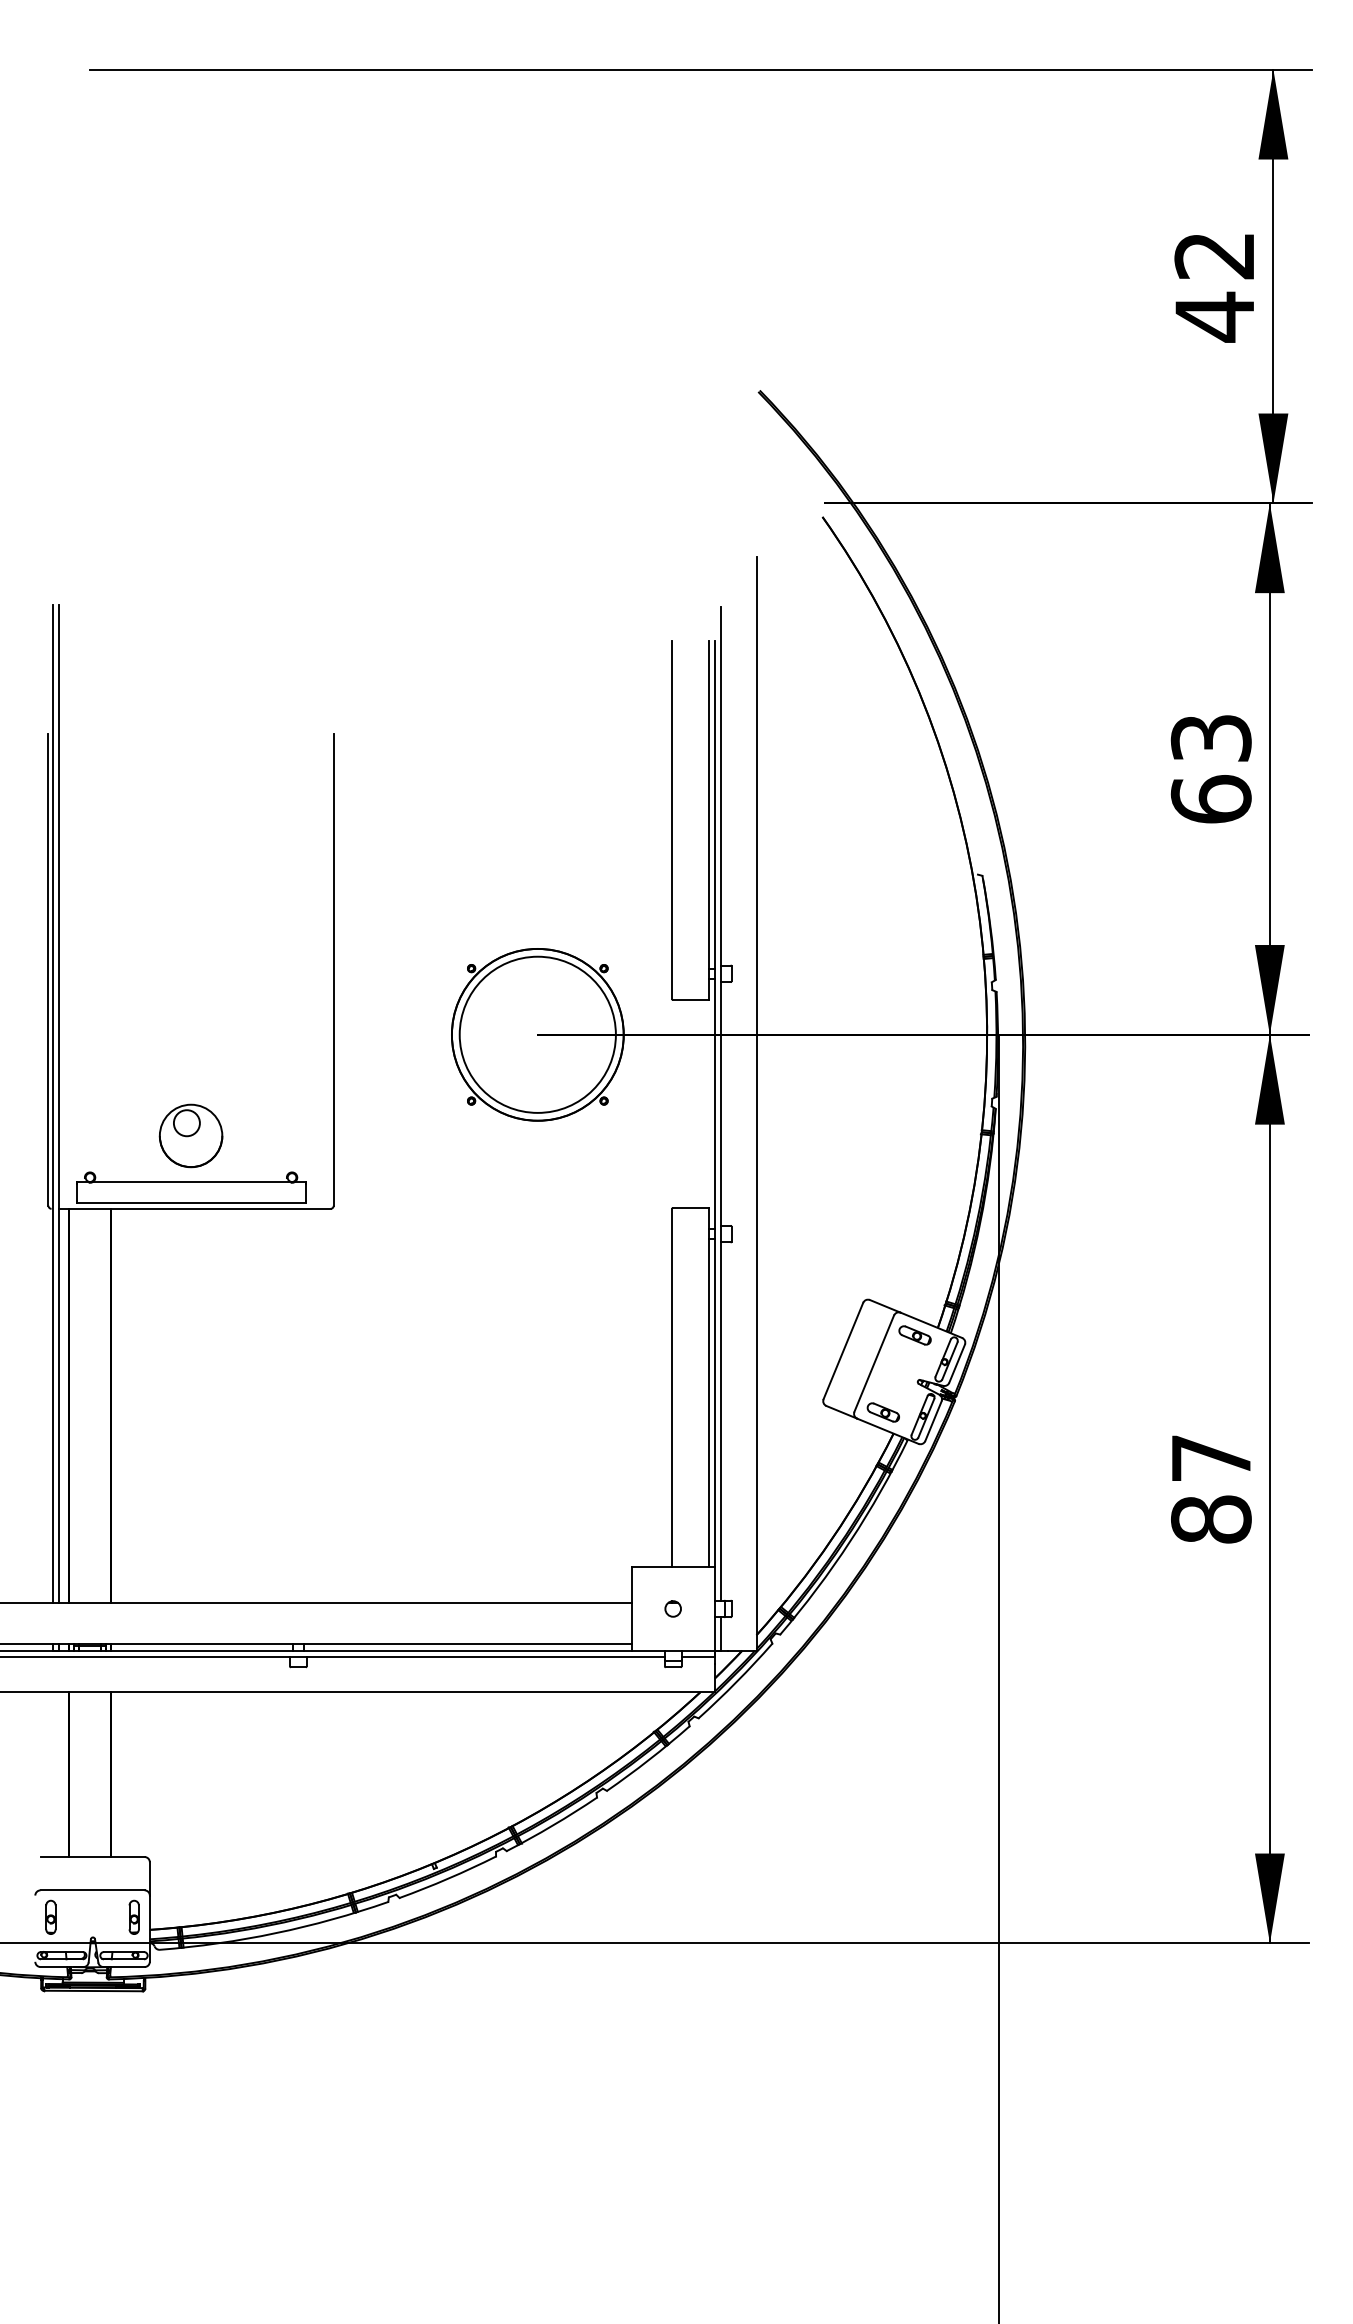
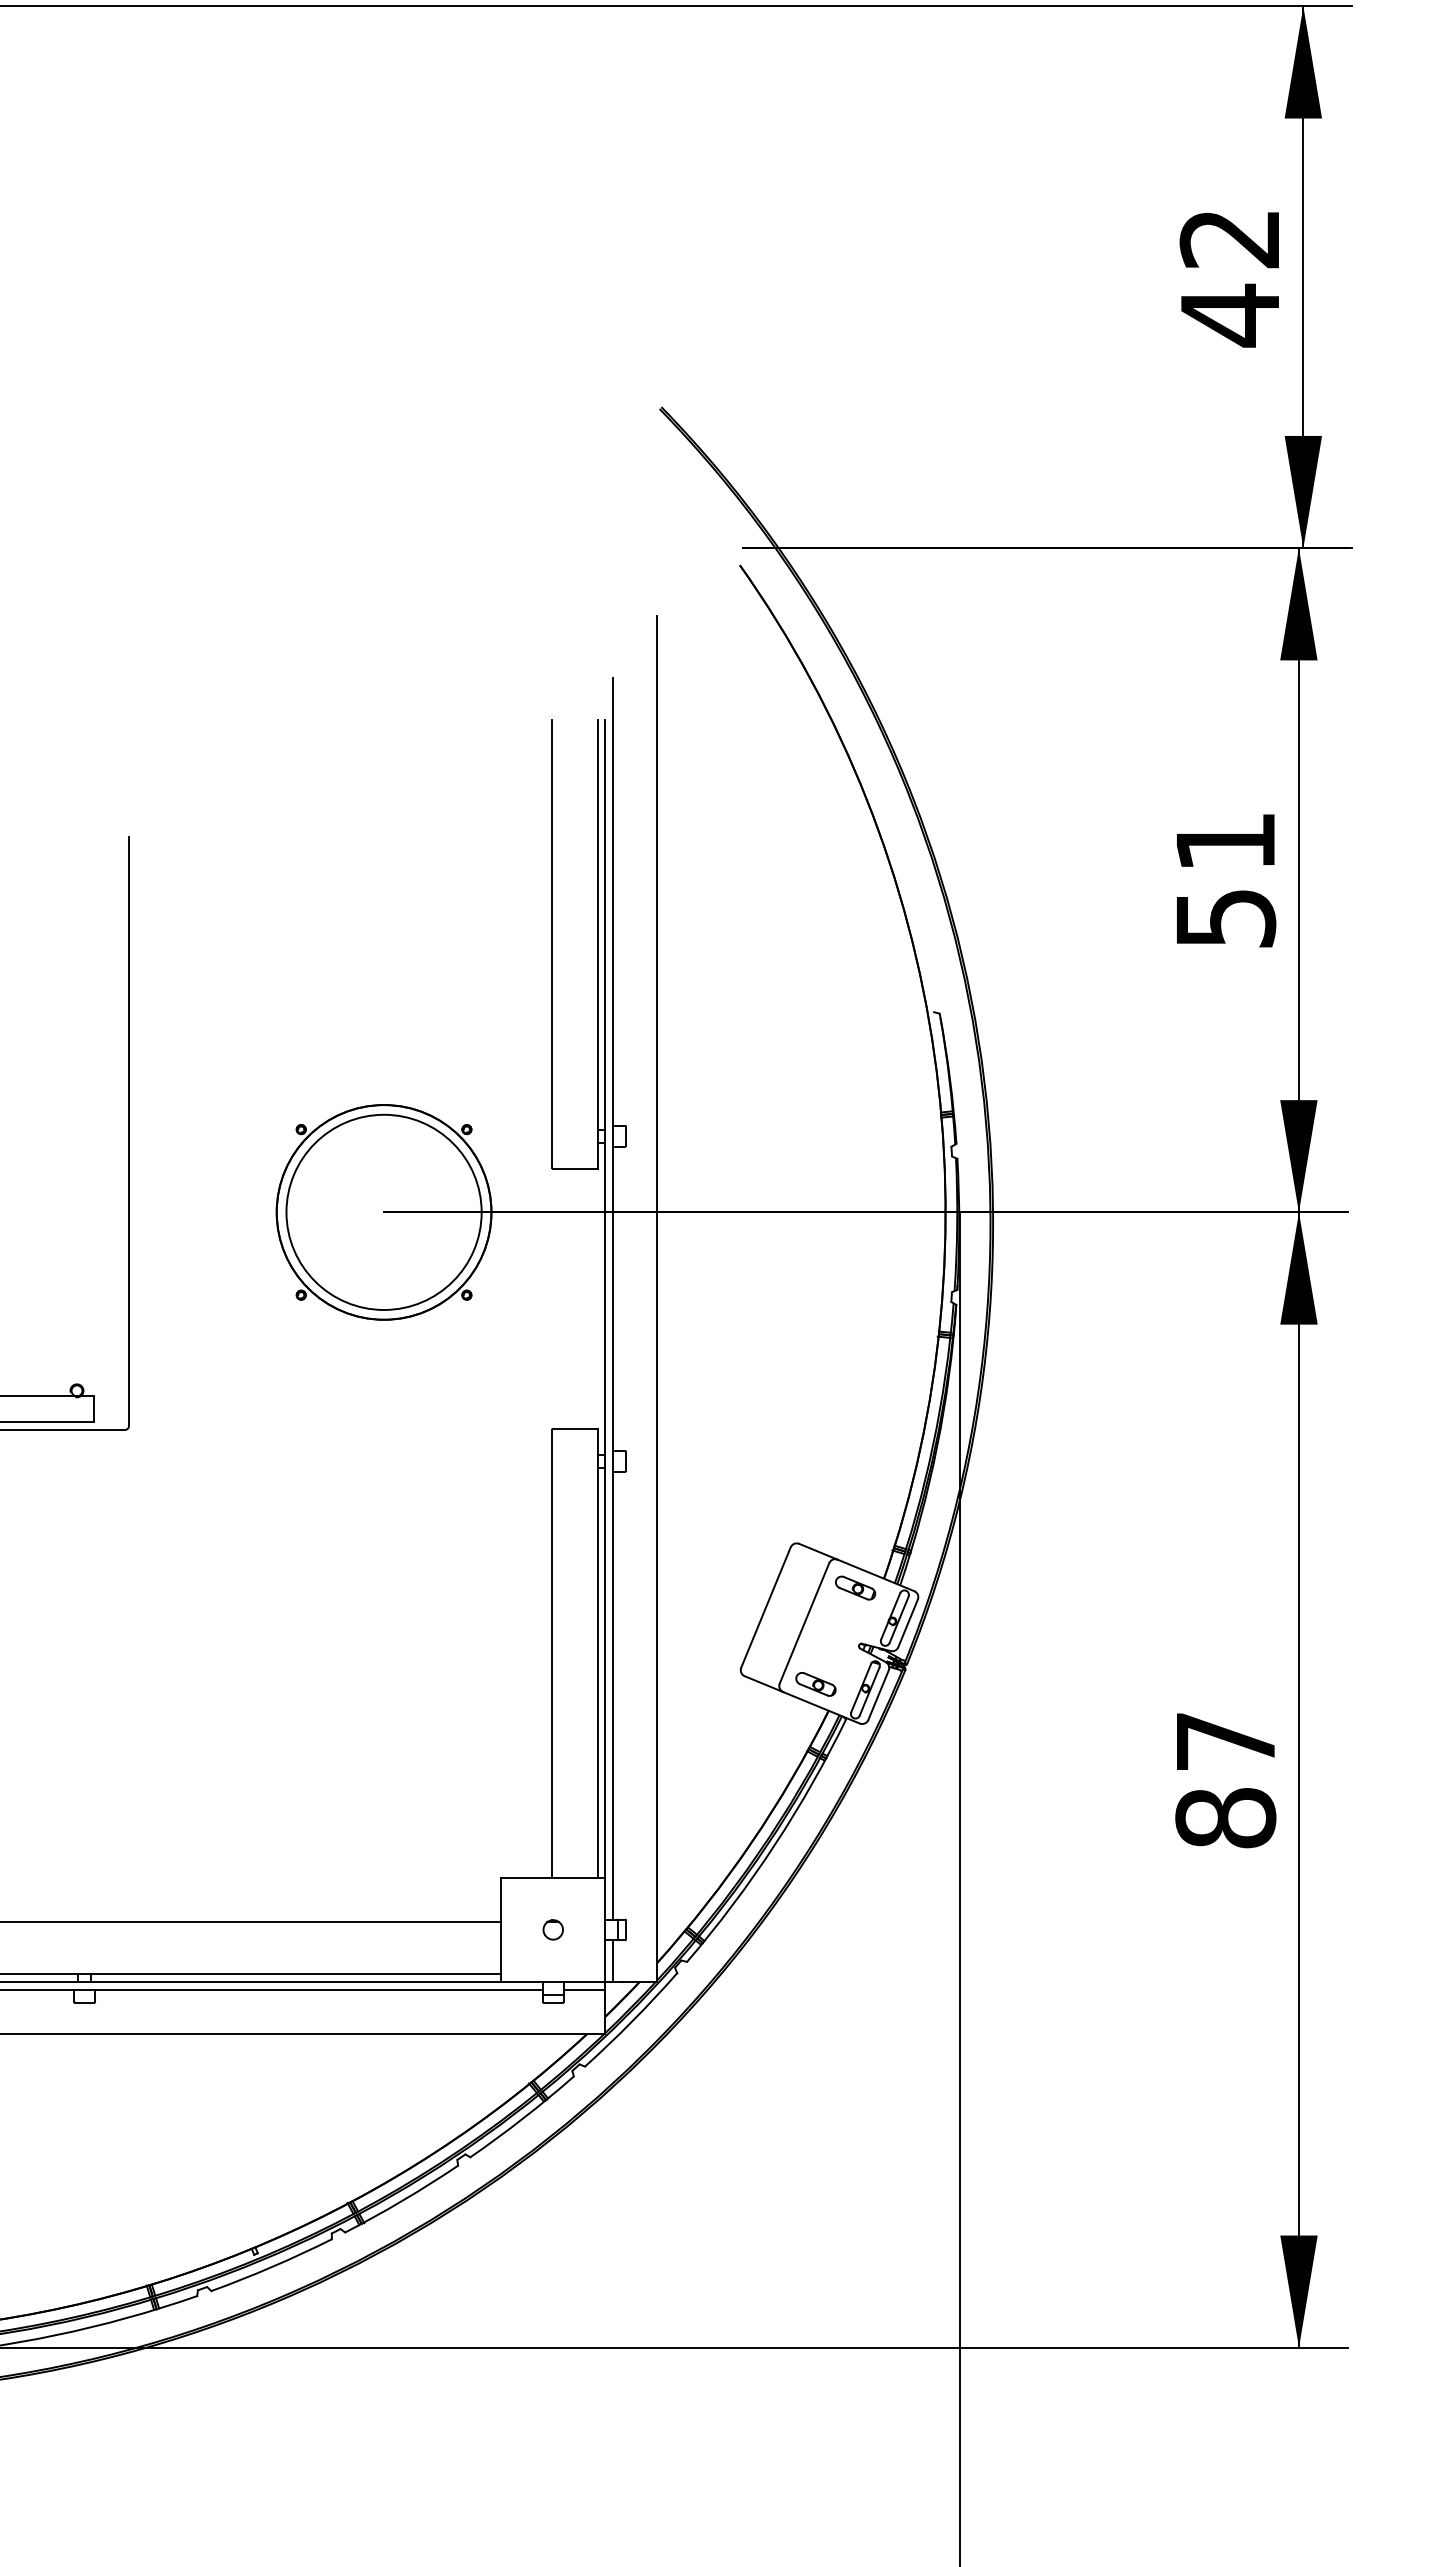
text: (1210, 769) -> (1224, 880), 63 -> 51

